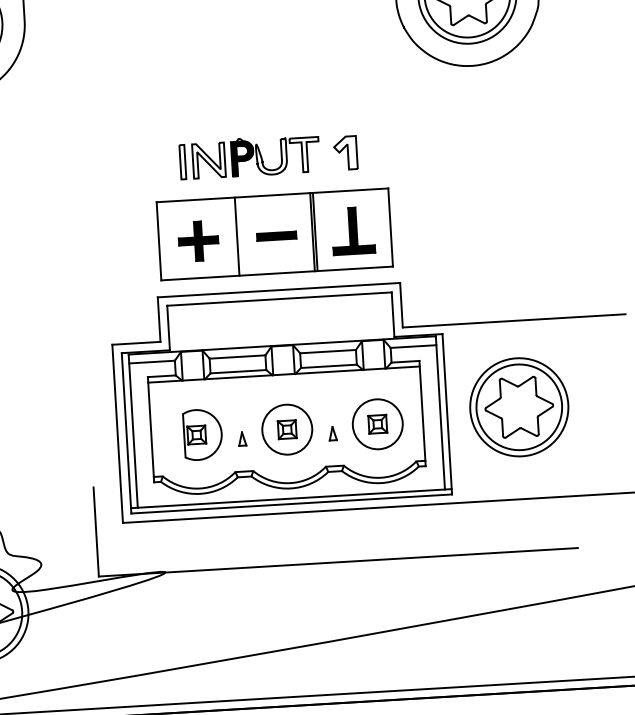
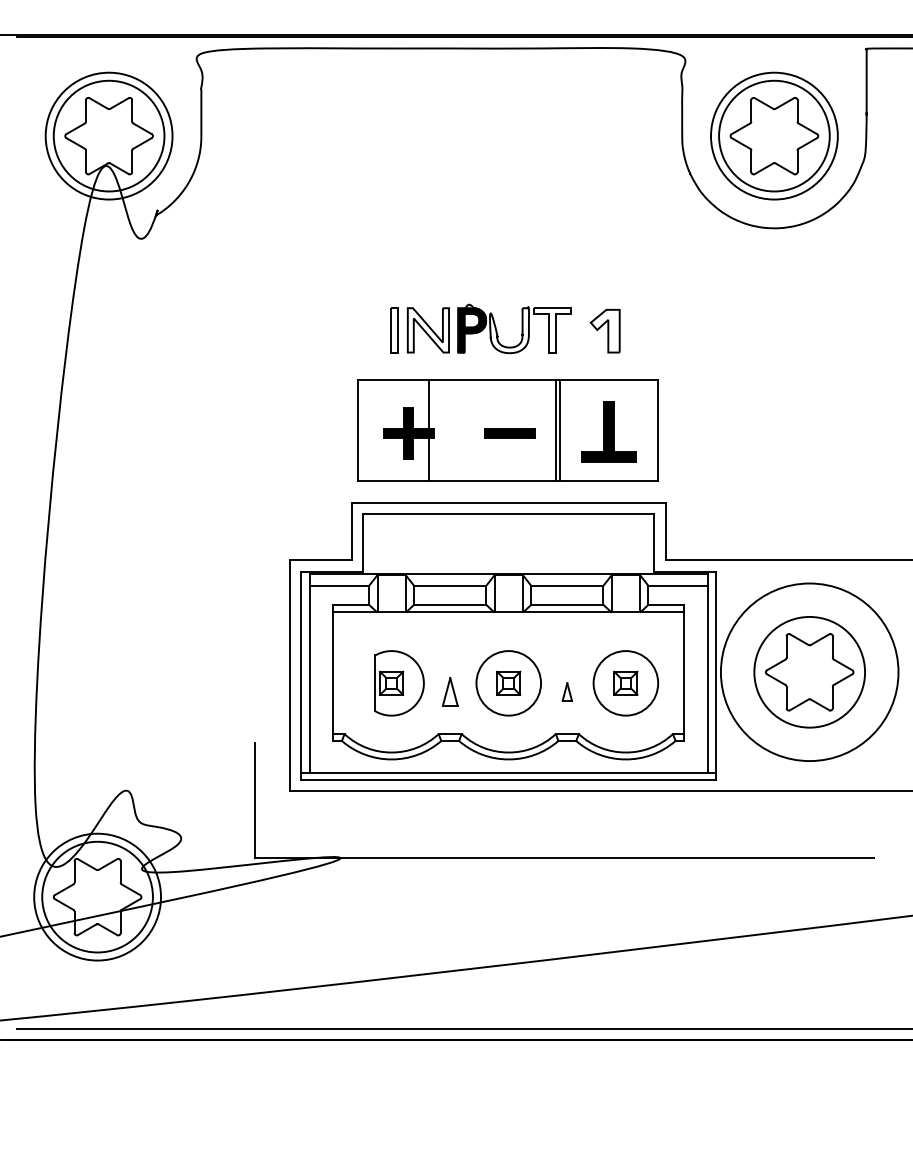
line: (236, 236) -> (428, 430), moved
circle: (519, 406) -> (809, 671), size x1.4
part: (241, 438) -> (449, 691), size x1.6

